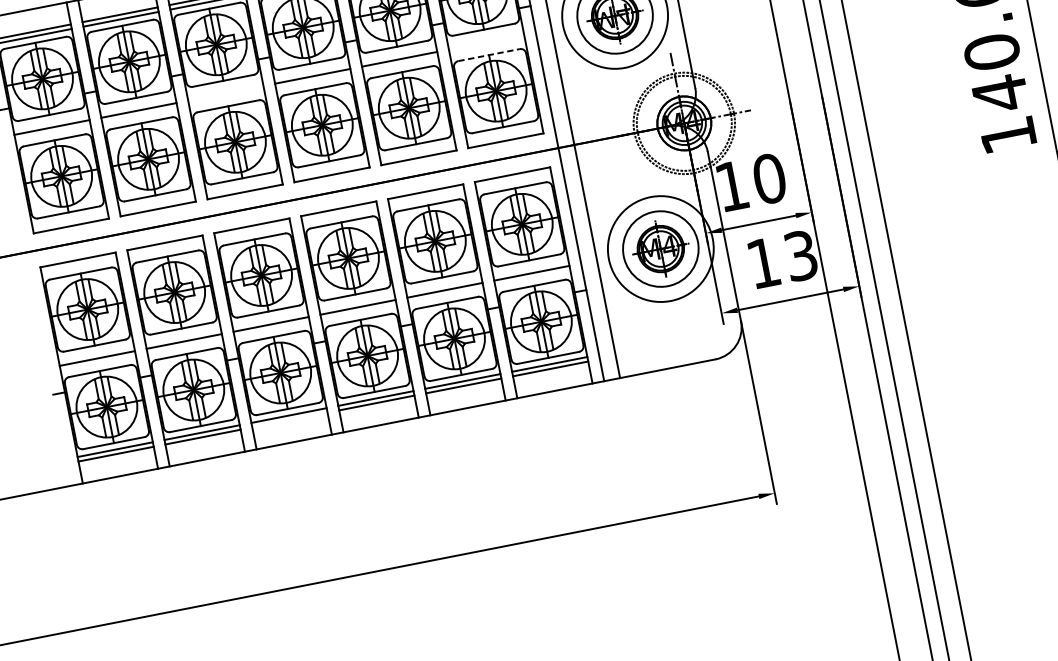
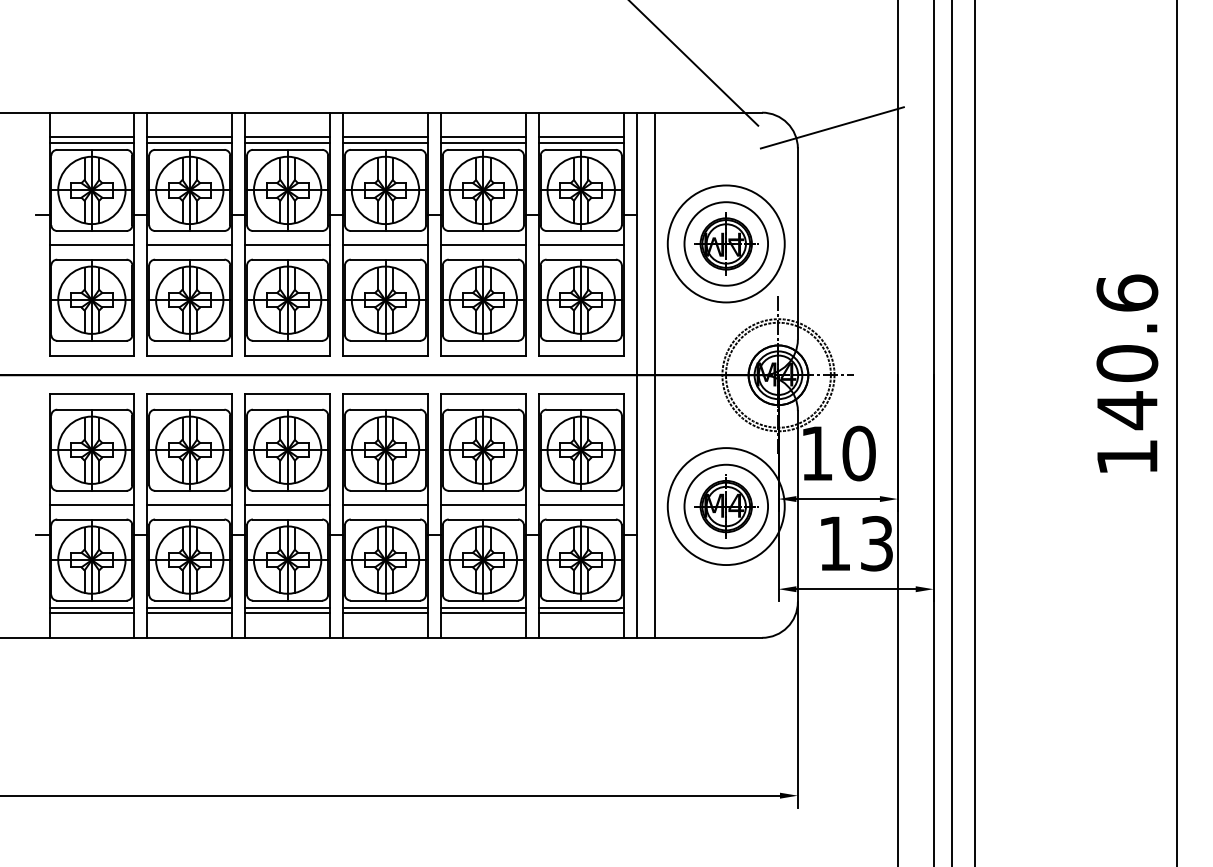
line: (485, 42) -> (580, 245), added
line: (489, 54) -> (581, 259), dashed -> solid
line: (225, 93) -> (287, 245), added
line: (289, 420) -> (287, 613), added

